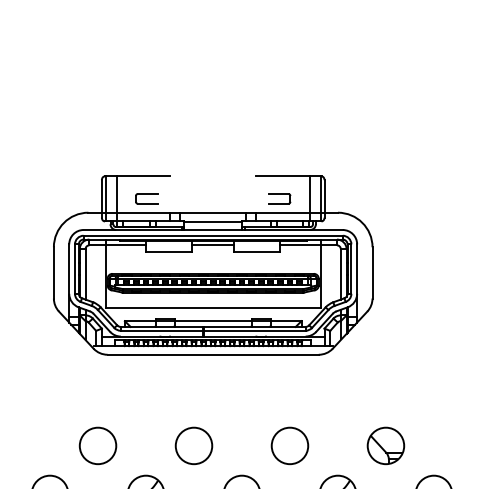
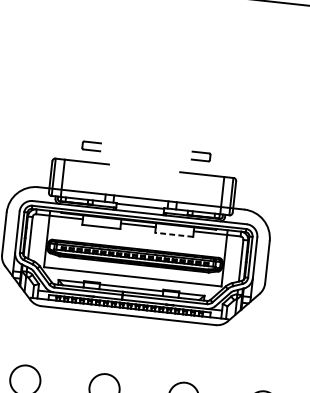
part: (146, 198) -> (91, 145), moved
part: (279, 198) -> (201, 156), moved
line: (256, 252) -> (173, 235), solid -> dashed

